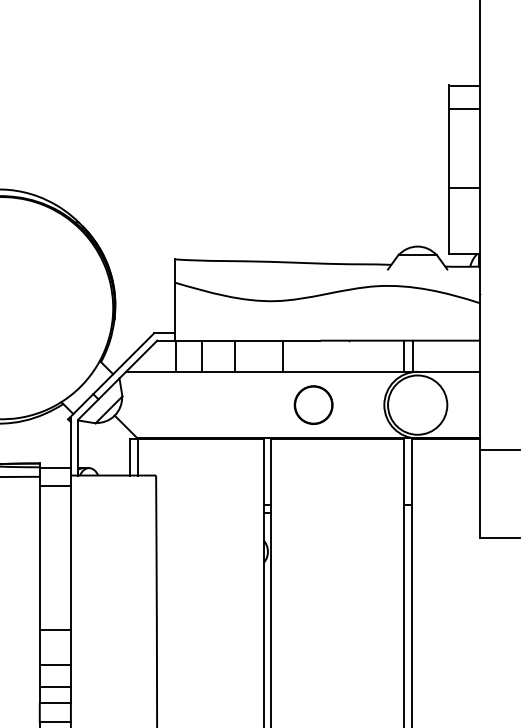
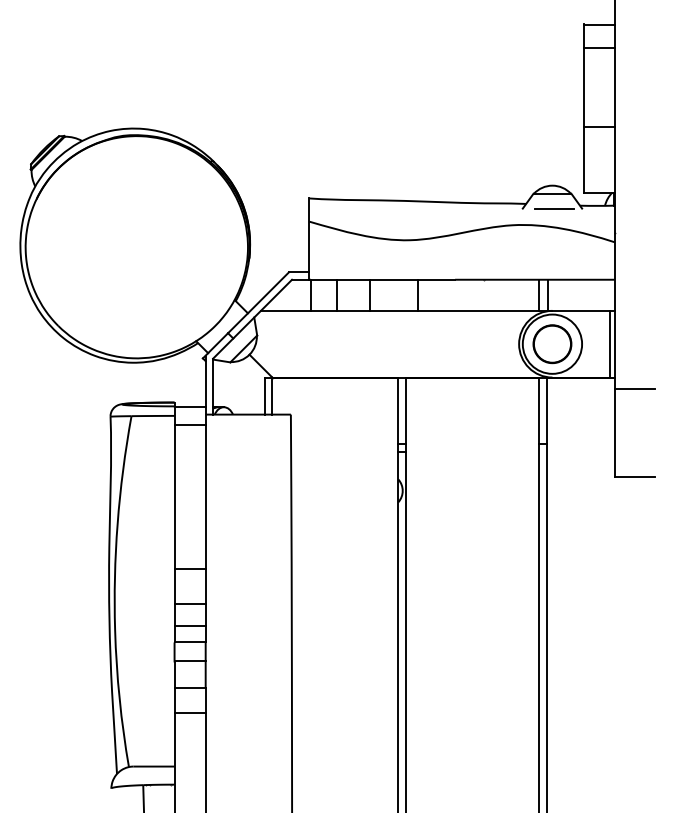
line: (418, 269) -> (553, 208), added
line: (475, 404) -> (610, 343), added
part: (313, 405) -> (552, 344), moved

